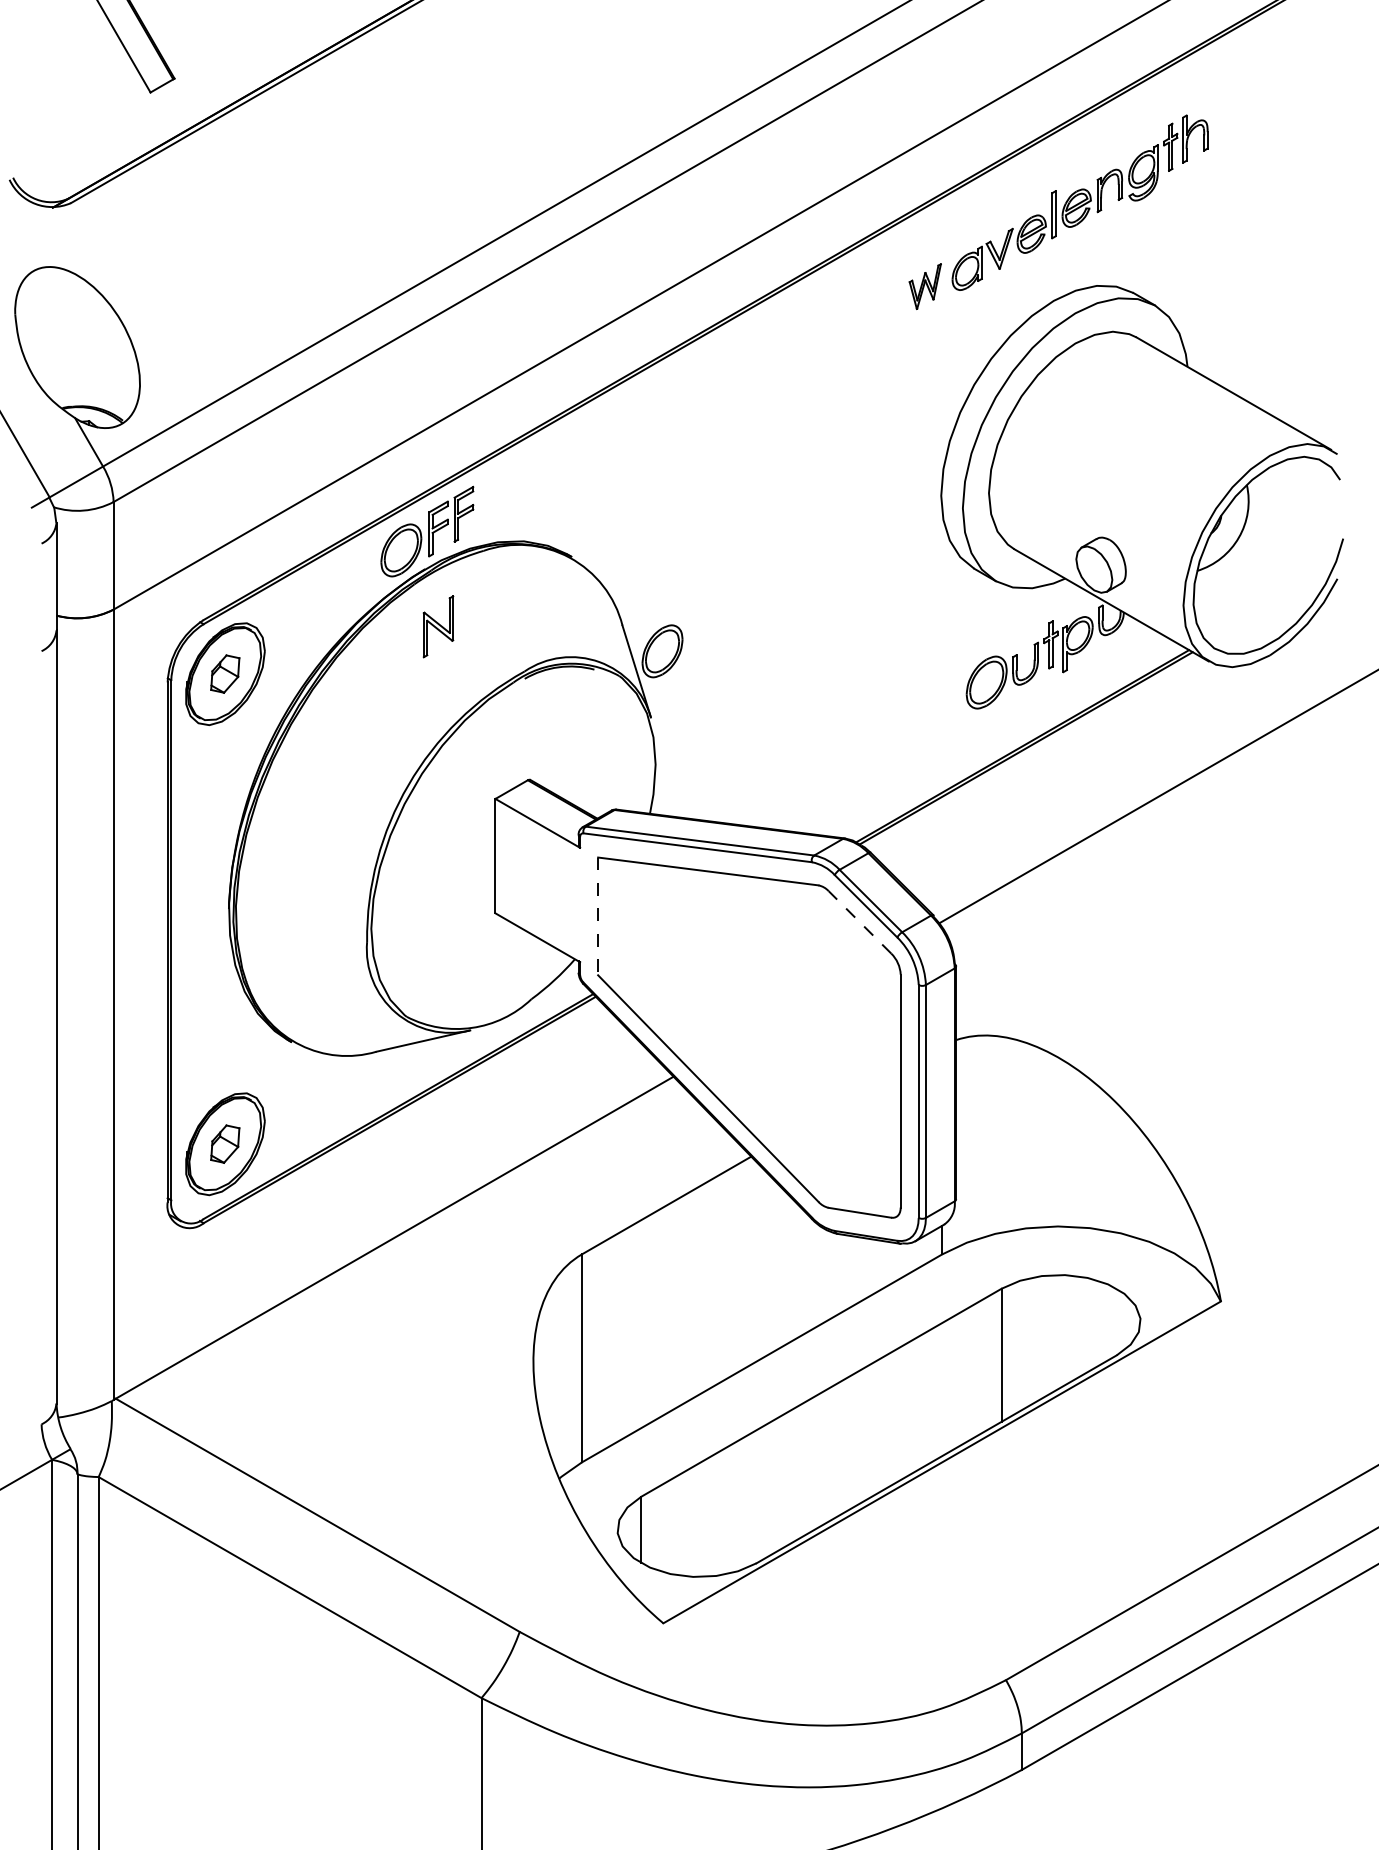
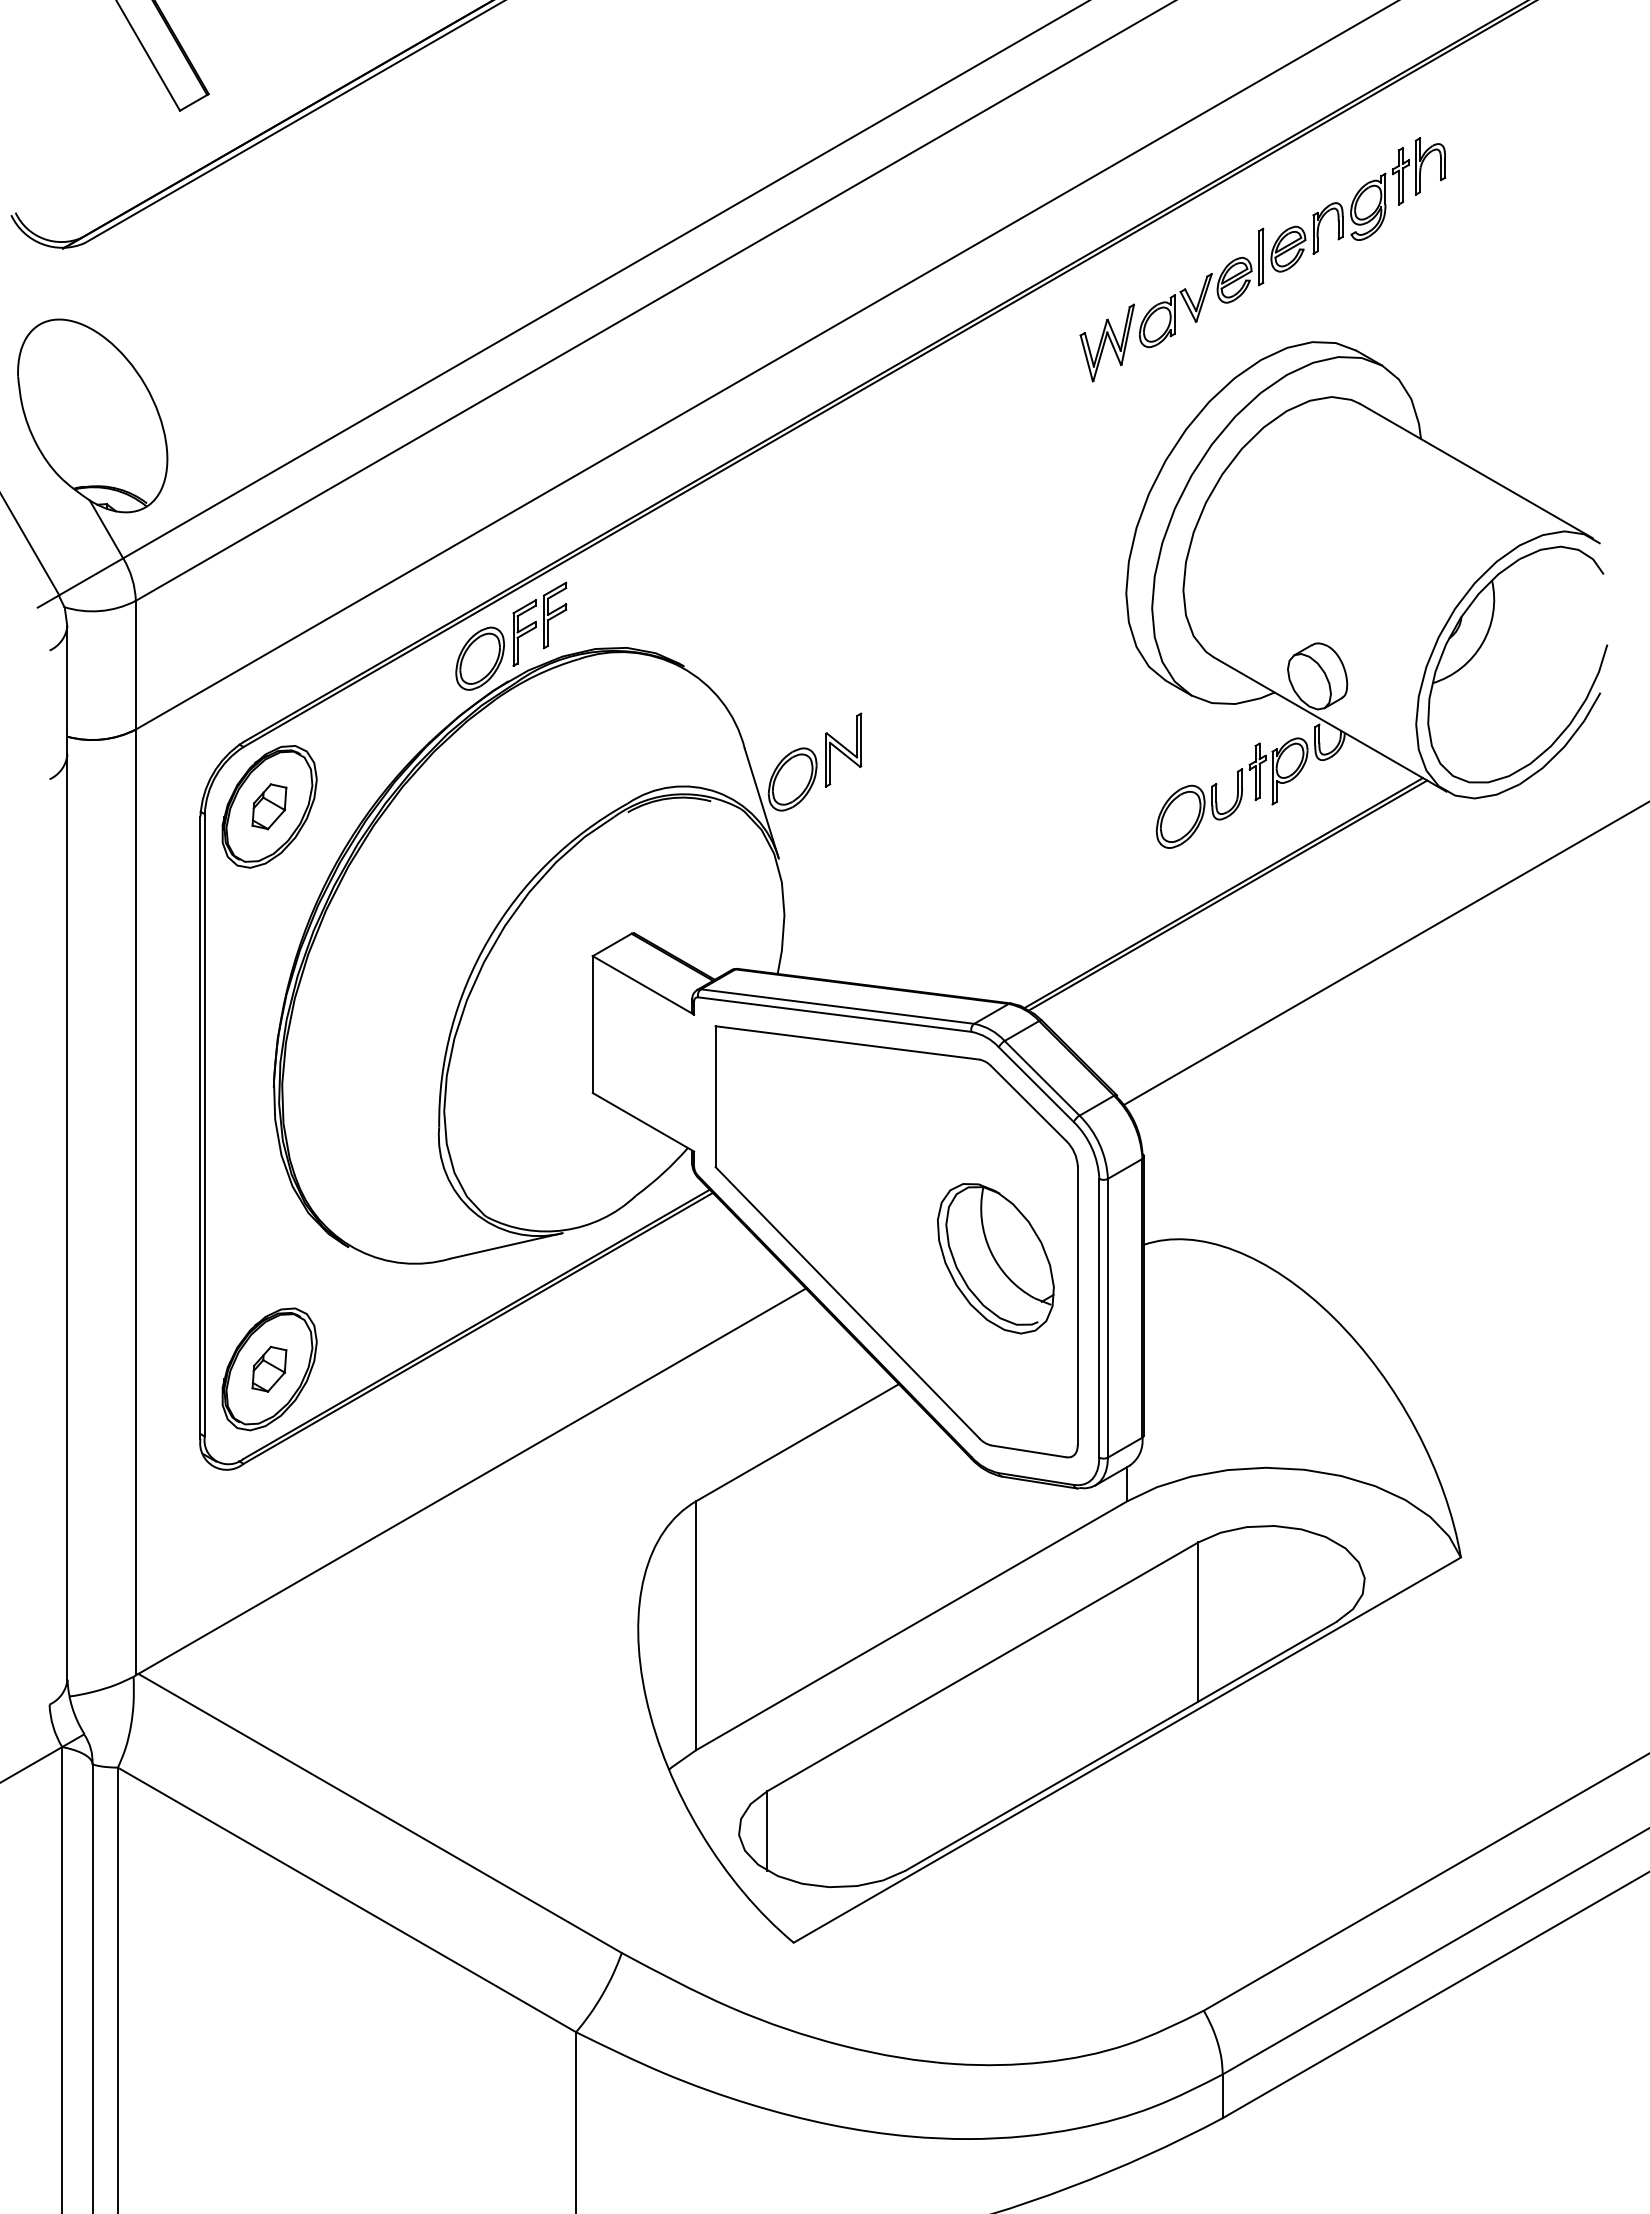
part: (924, 286) -> (1106, 342), size x1.43
part: (438, 626) -> (843, 749), moved
line: (598, 917) -> (715, 1097), dashed -> solid
line: (859, 922) -> (1028, 1103), dashed -> solid
part: (831, 1051) -> (995, 1258), added

